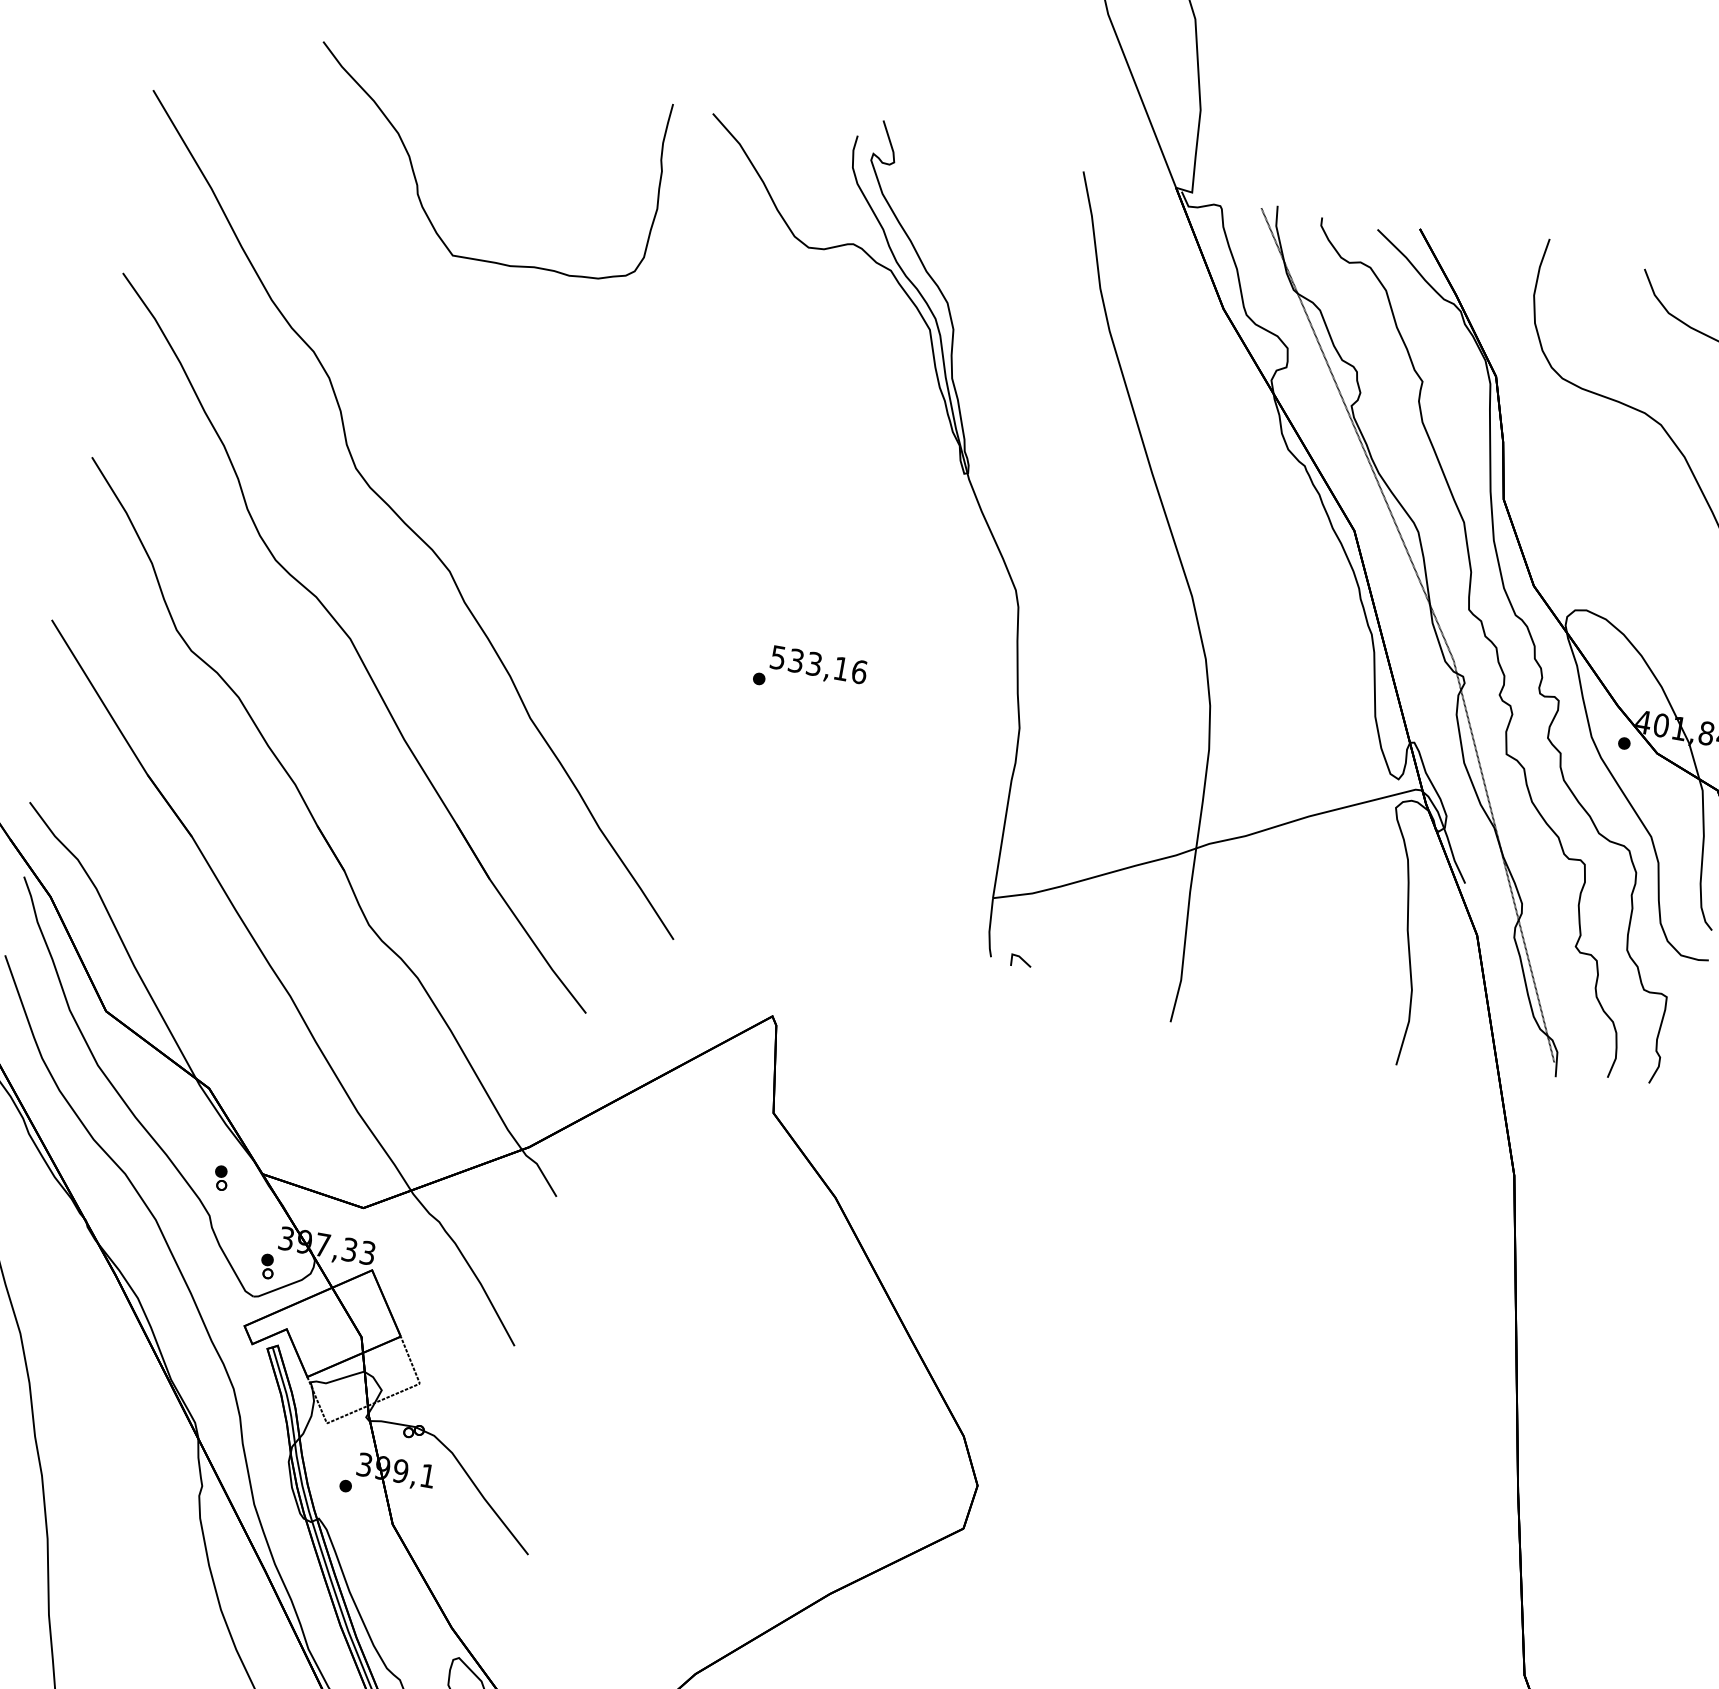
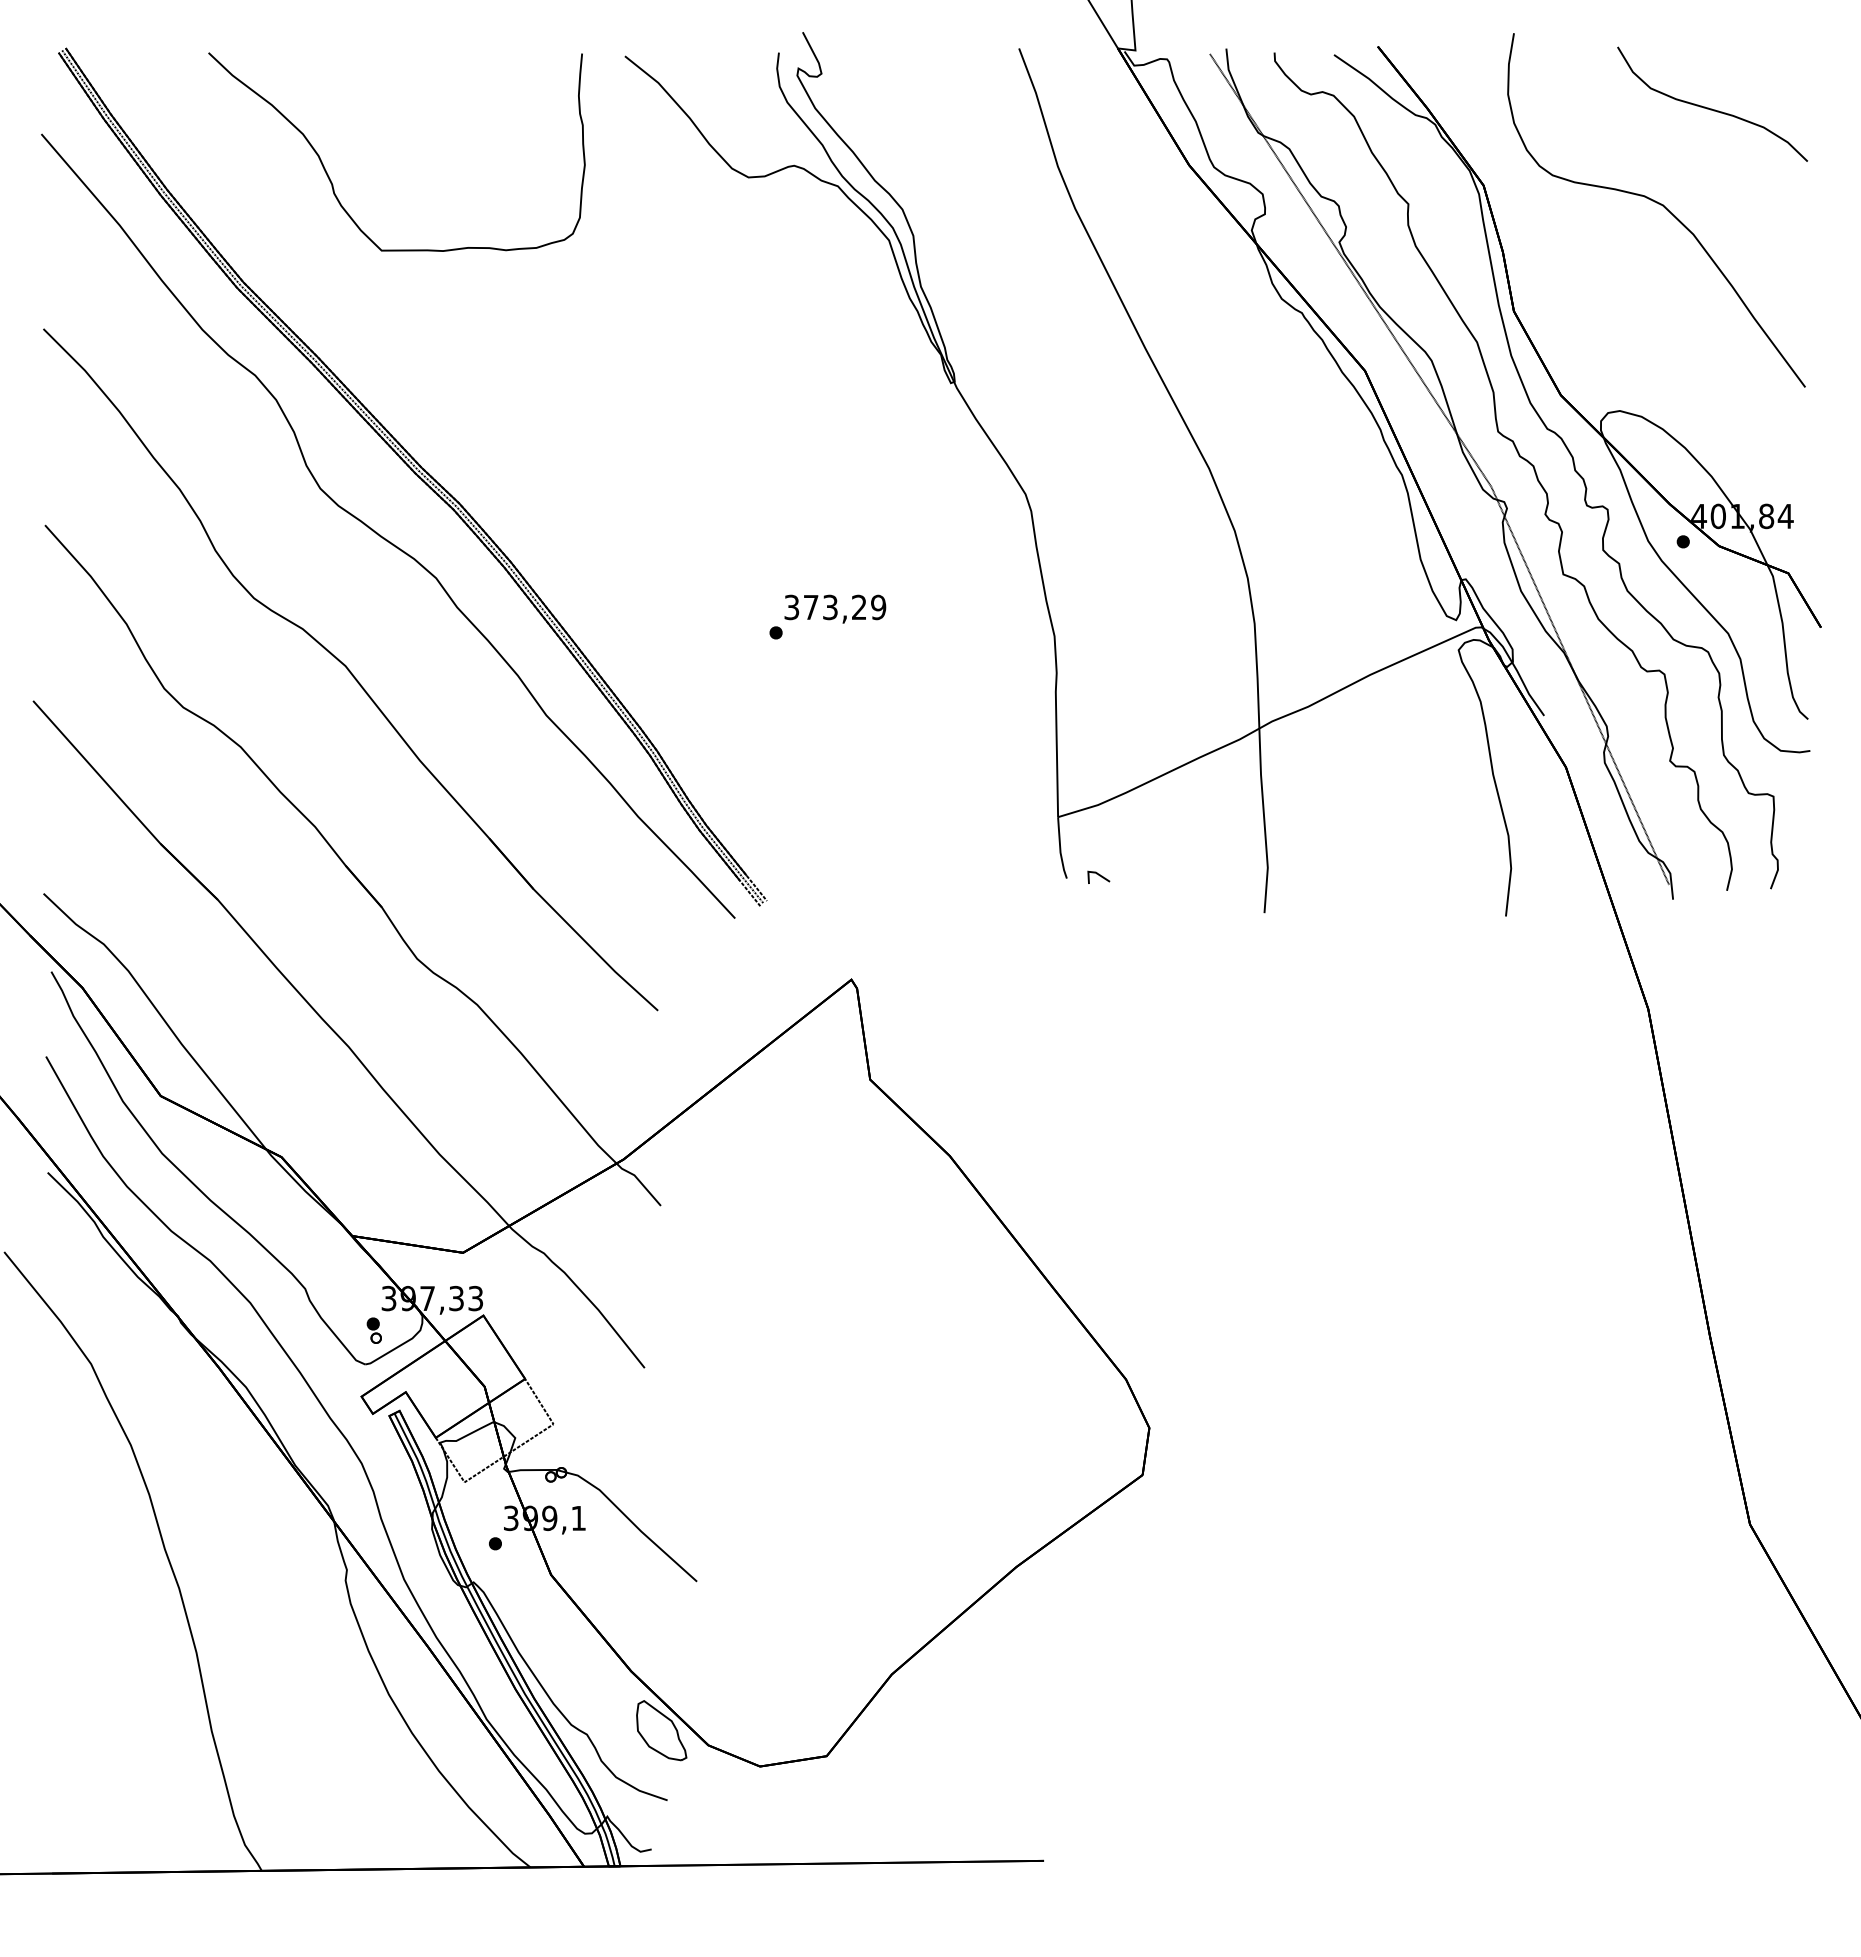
part: (444, 472) -> (412, 476), added
text: (819, 664) -> (835, 607), 533,16 -> 373,29
part: (220, 1177) -> (309, 1247), removed

